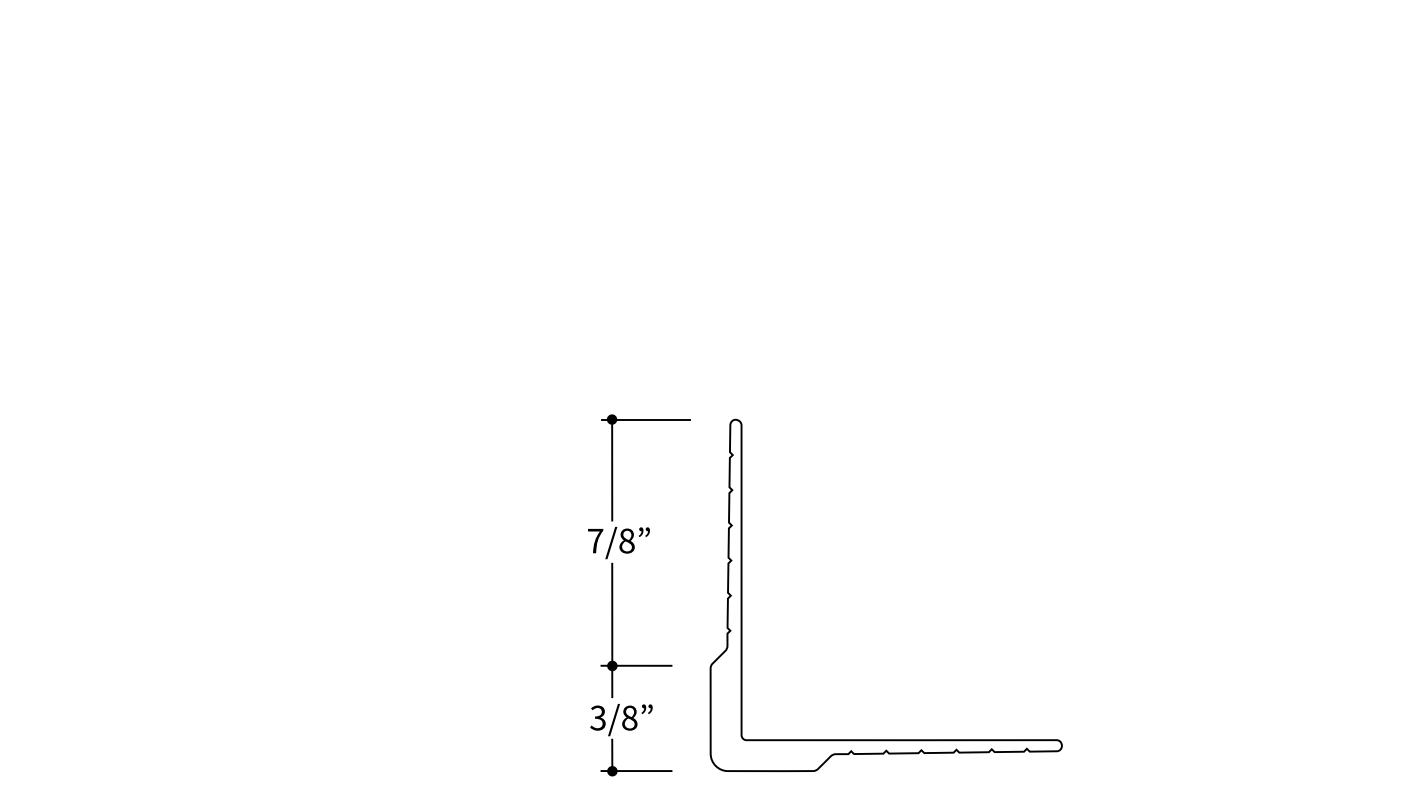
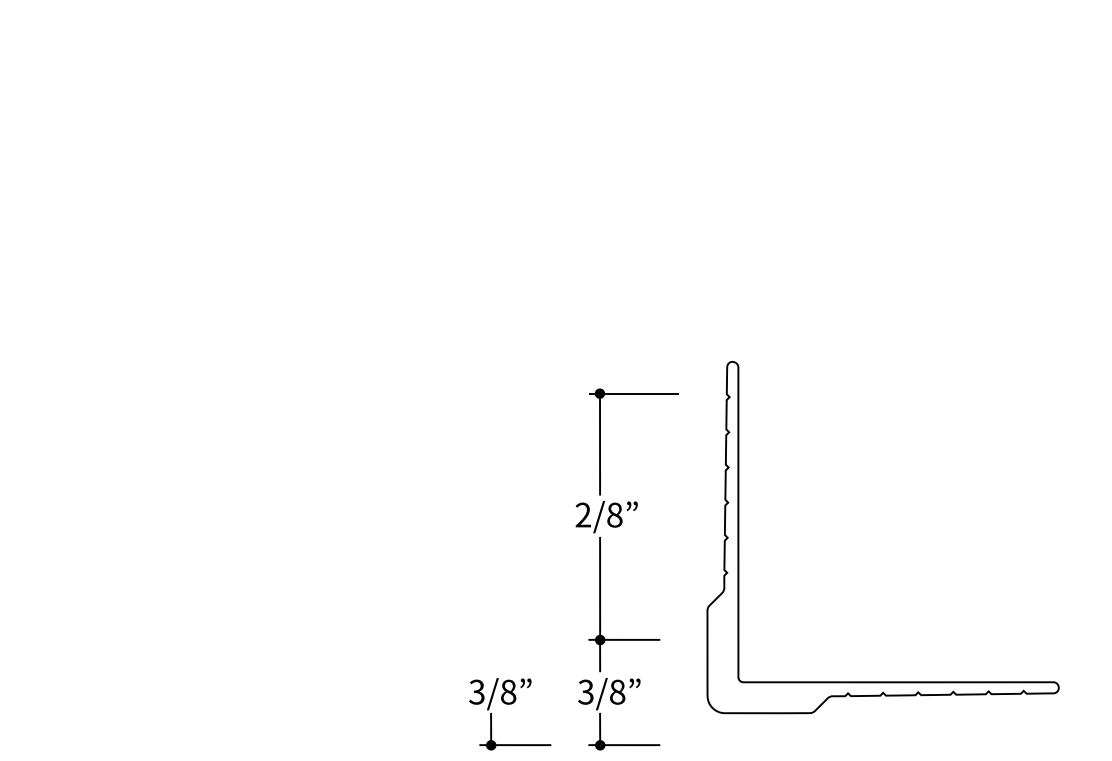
text: (595, 540) -> (583, 514), 7/8 -> 2/8
part: (742, 594) -> (739, 536), moved
part: (522, 730) -> (510, 704), added

